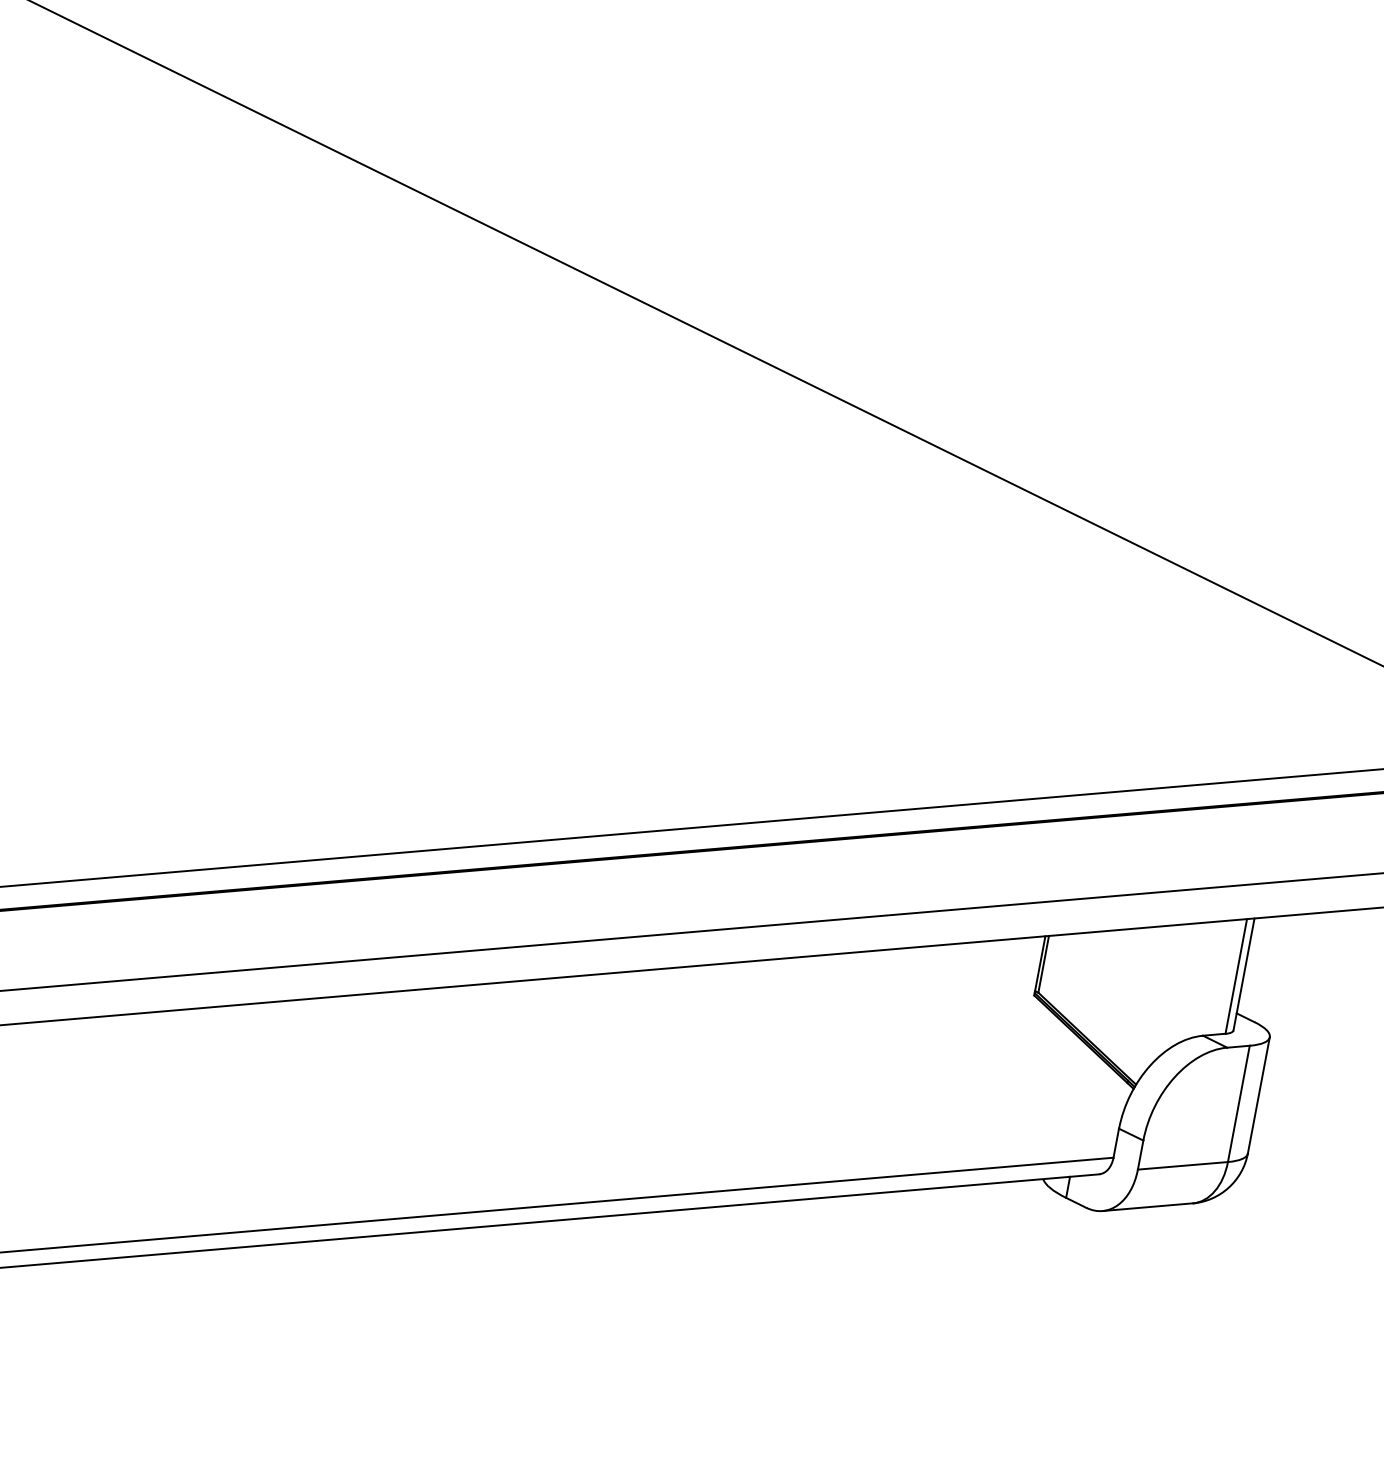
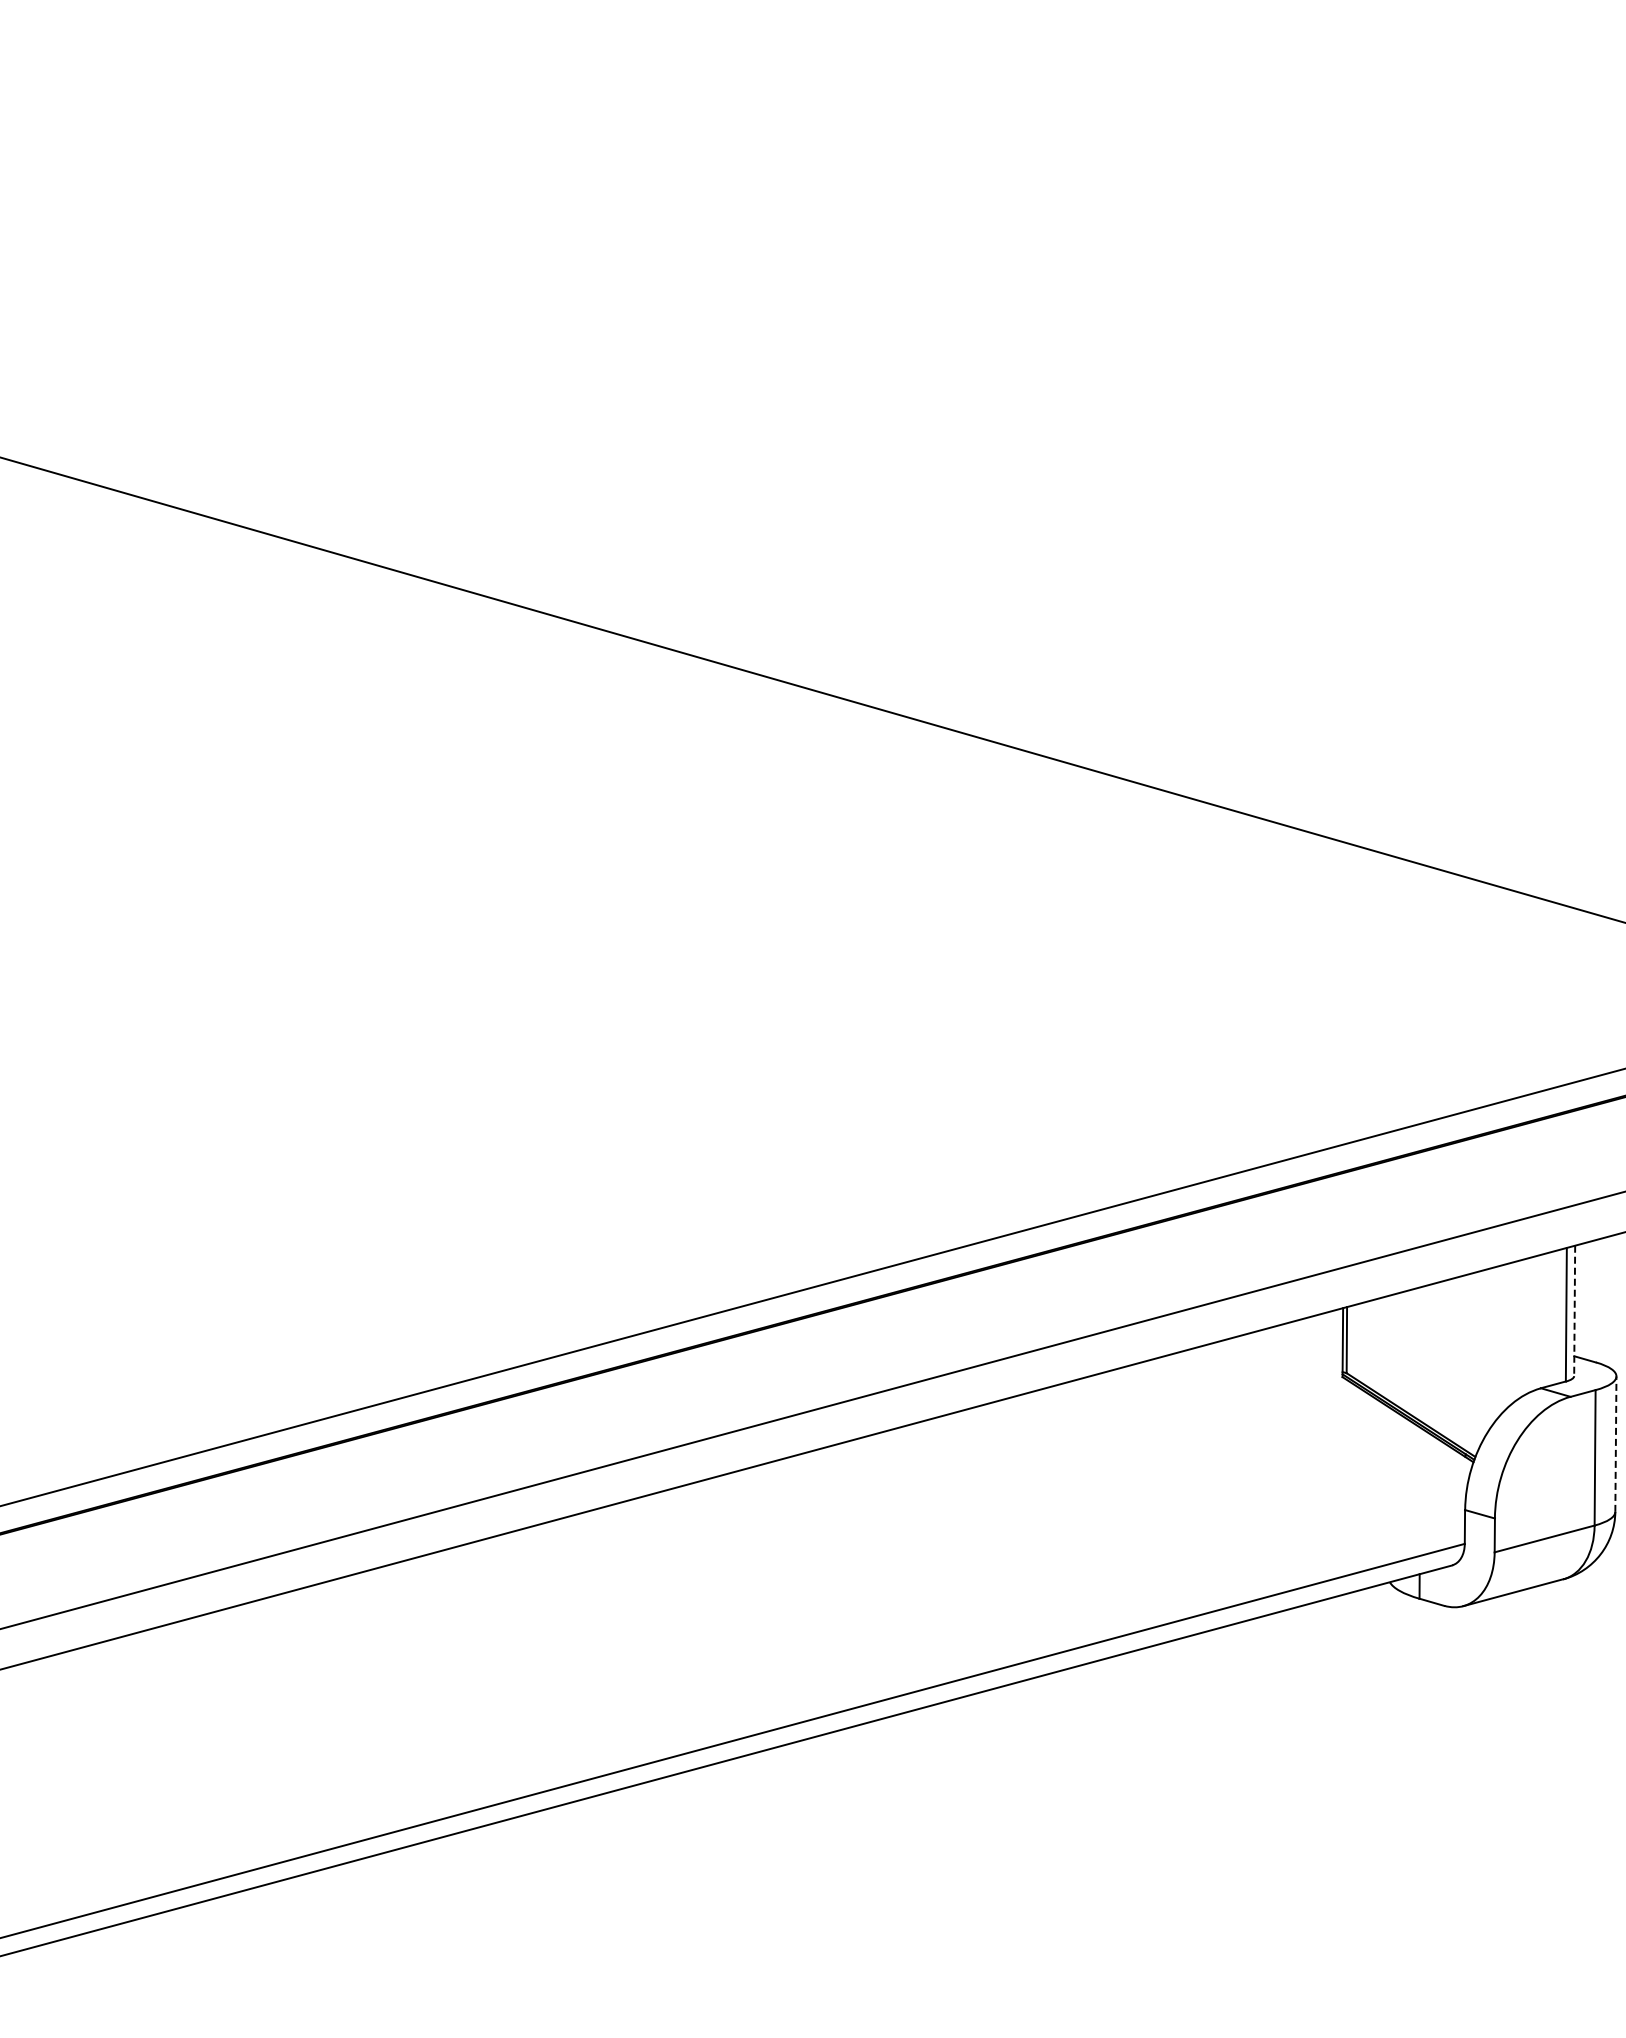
line: (1243, 974) -> (1574, 1311), solid -> dashed
line: (1258, 1095) -> (1615, 1444), solid -> dashed

